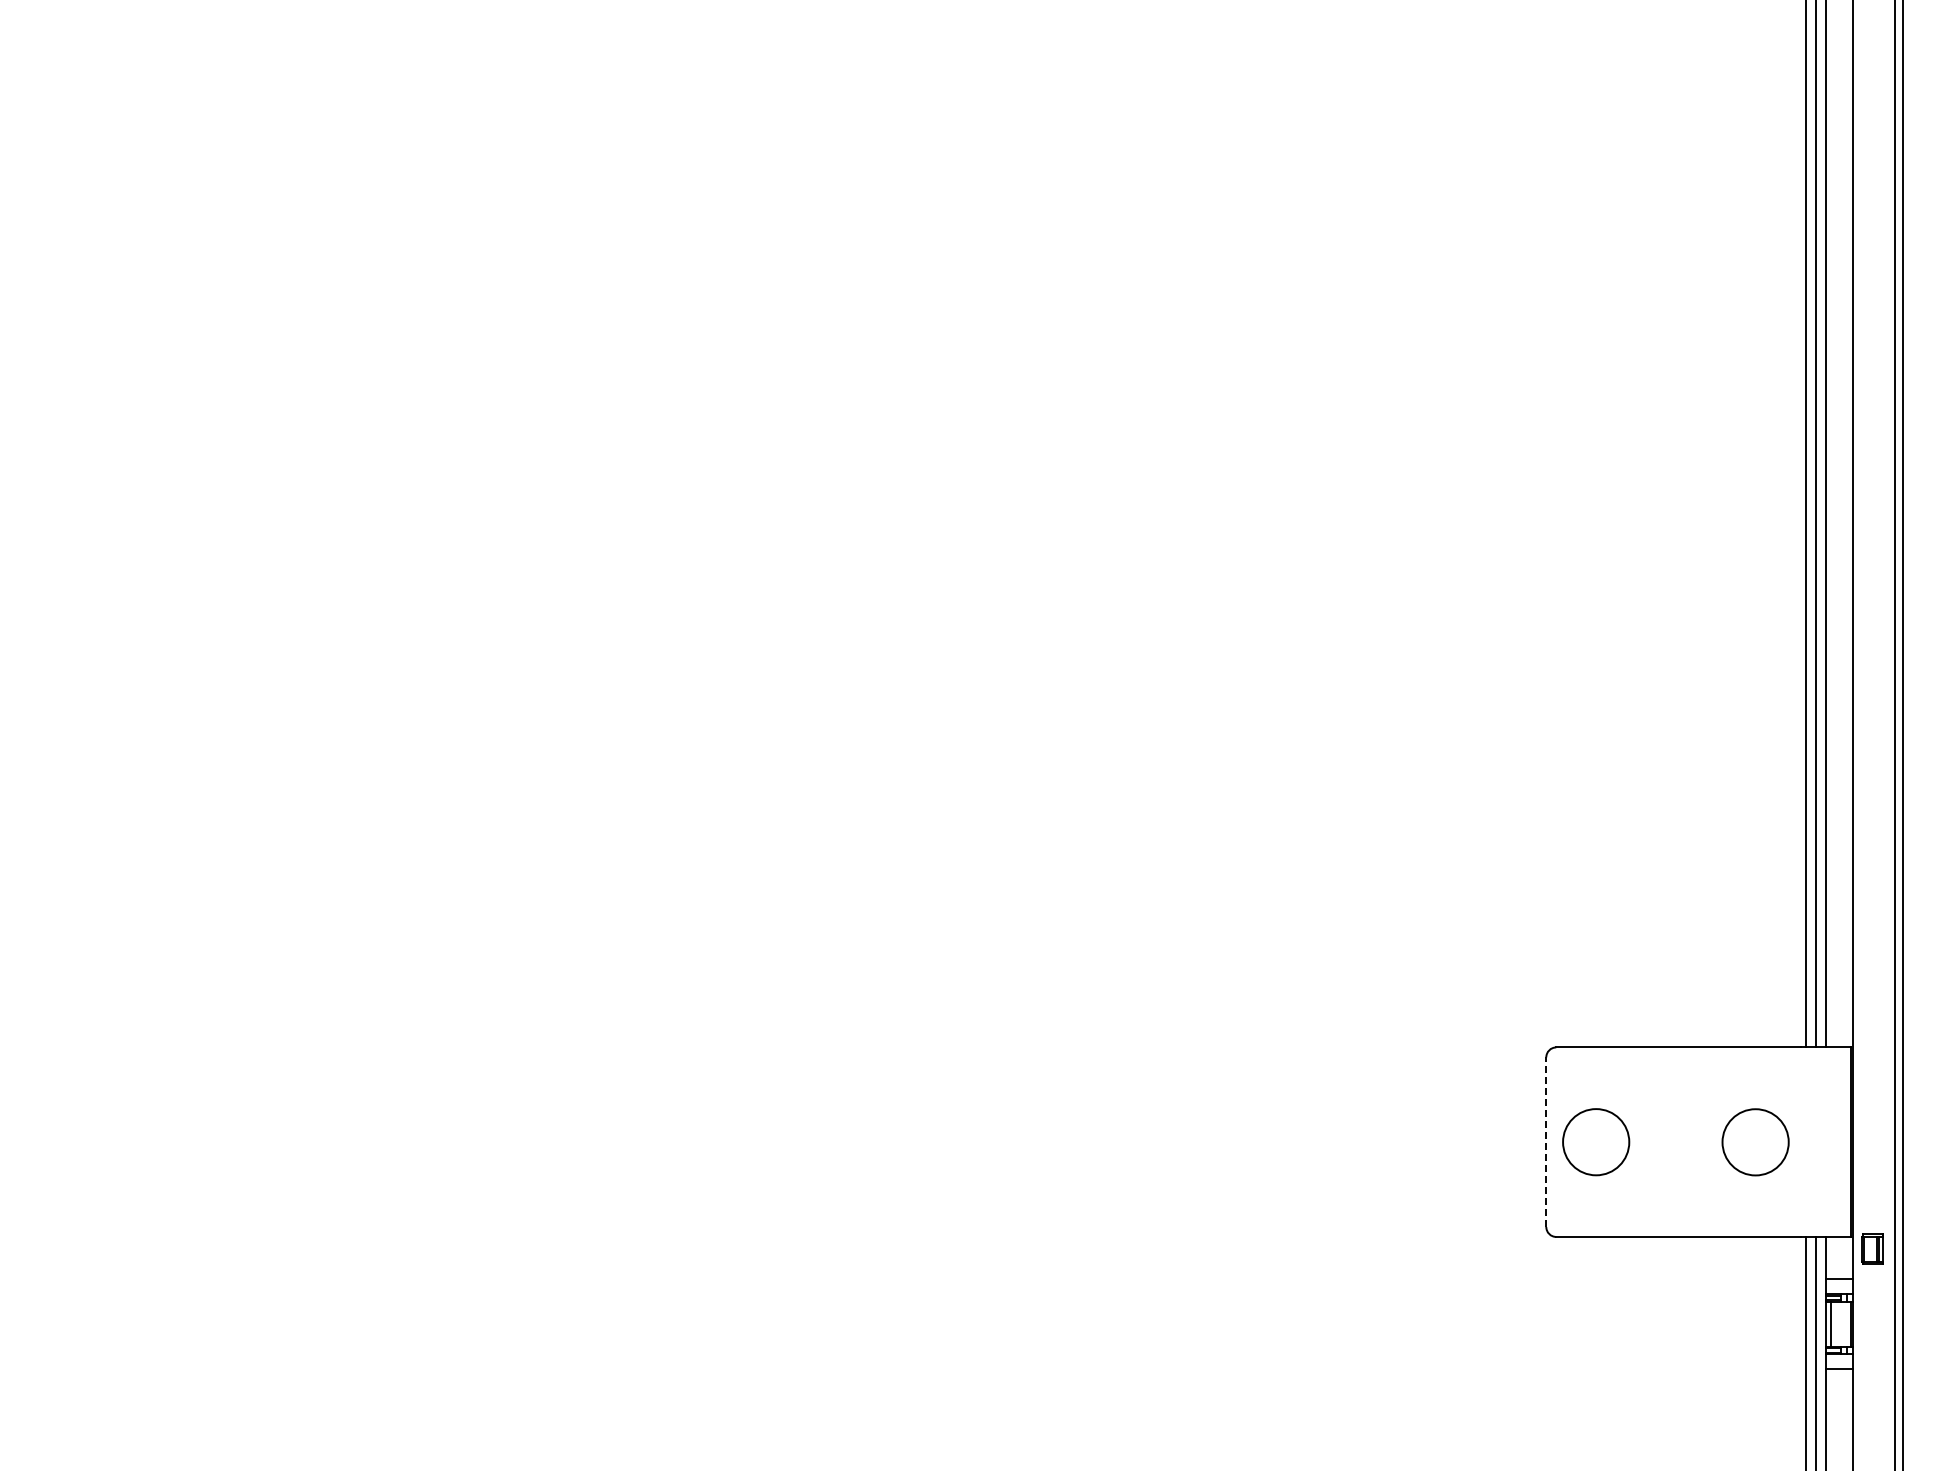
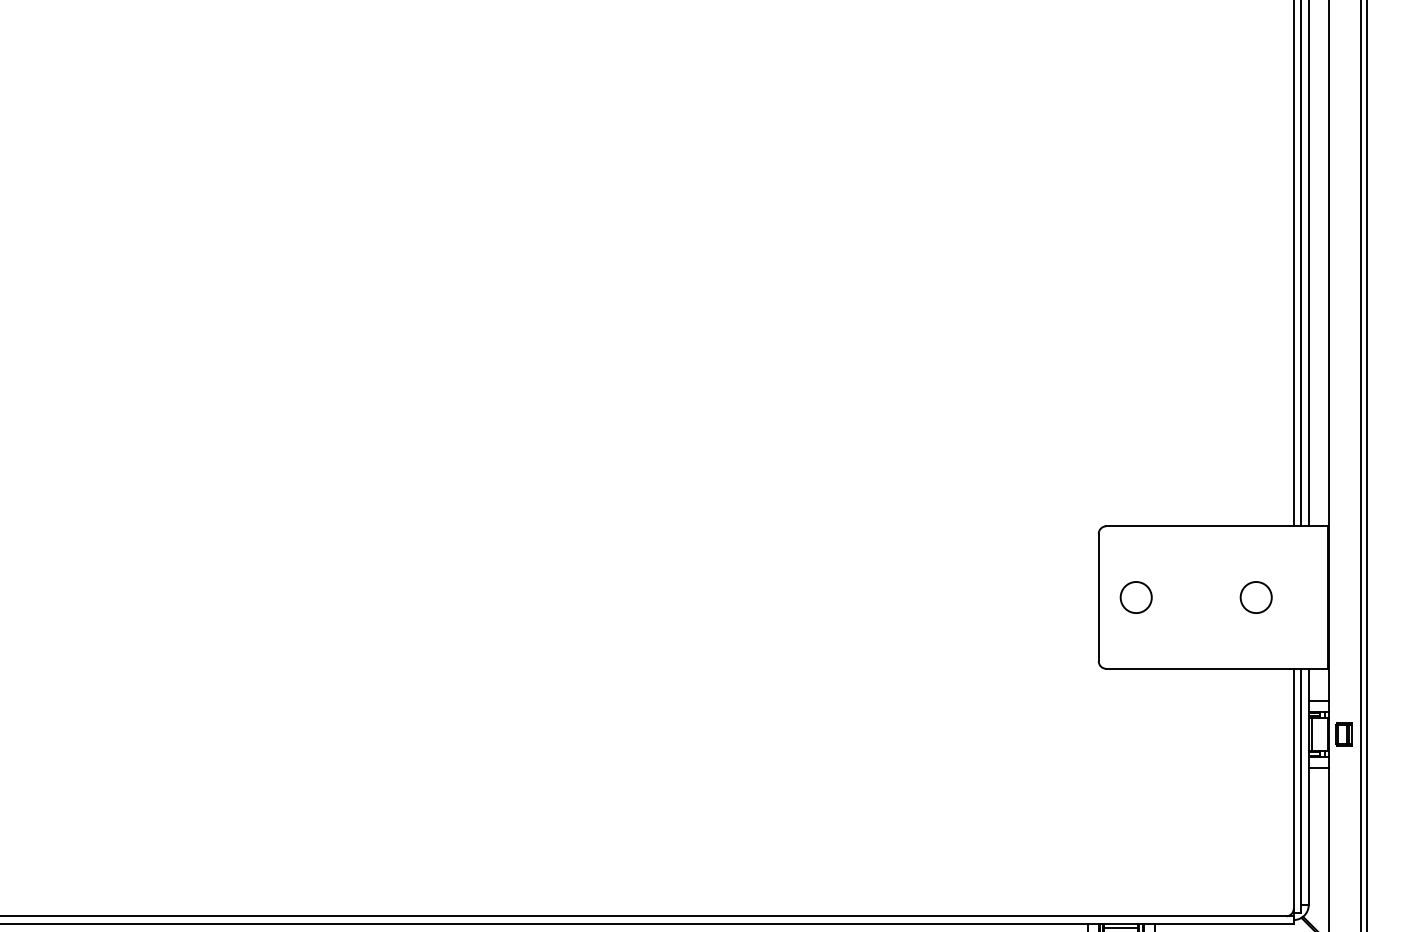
circle: (1595, 1141) -> (1135, 597), size x0.62
circle: (1755, 1141) -> (1256, 597), size x0.62
line: (1546, 1142) -> (1098, 597), dashed -> solid
part: (1872, 1248) -> (1344, 733), moved

